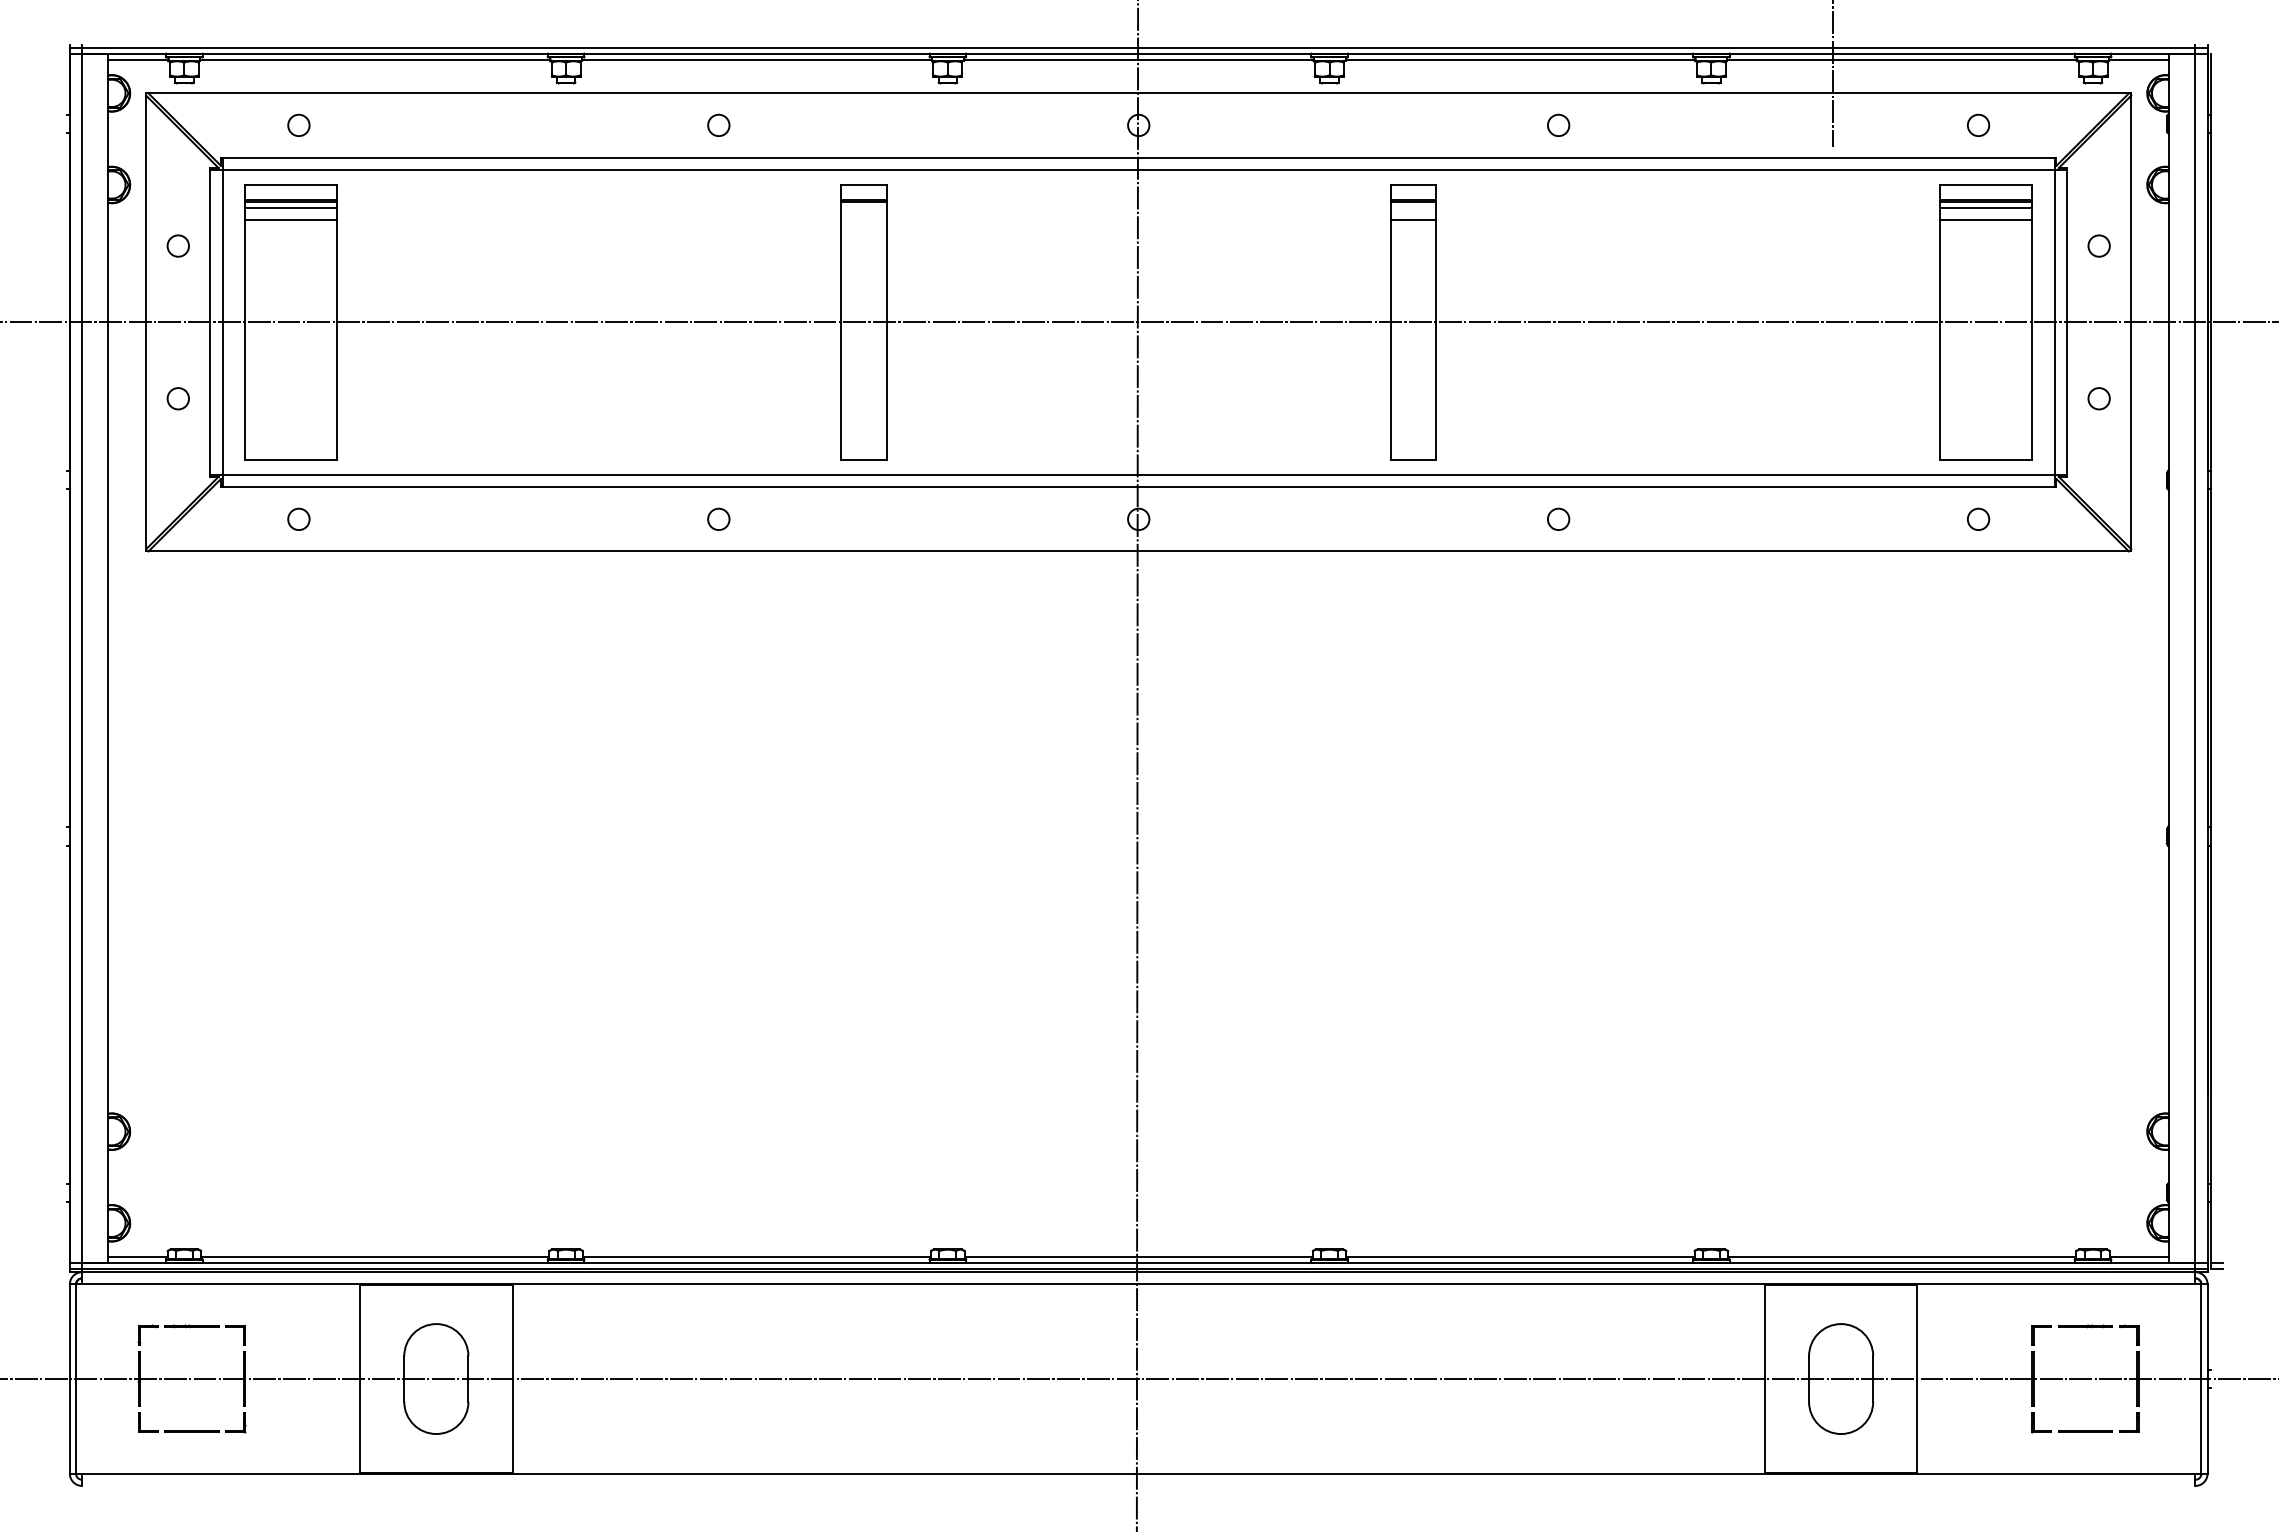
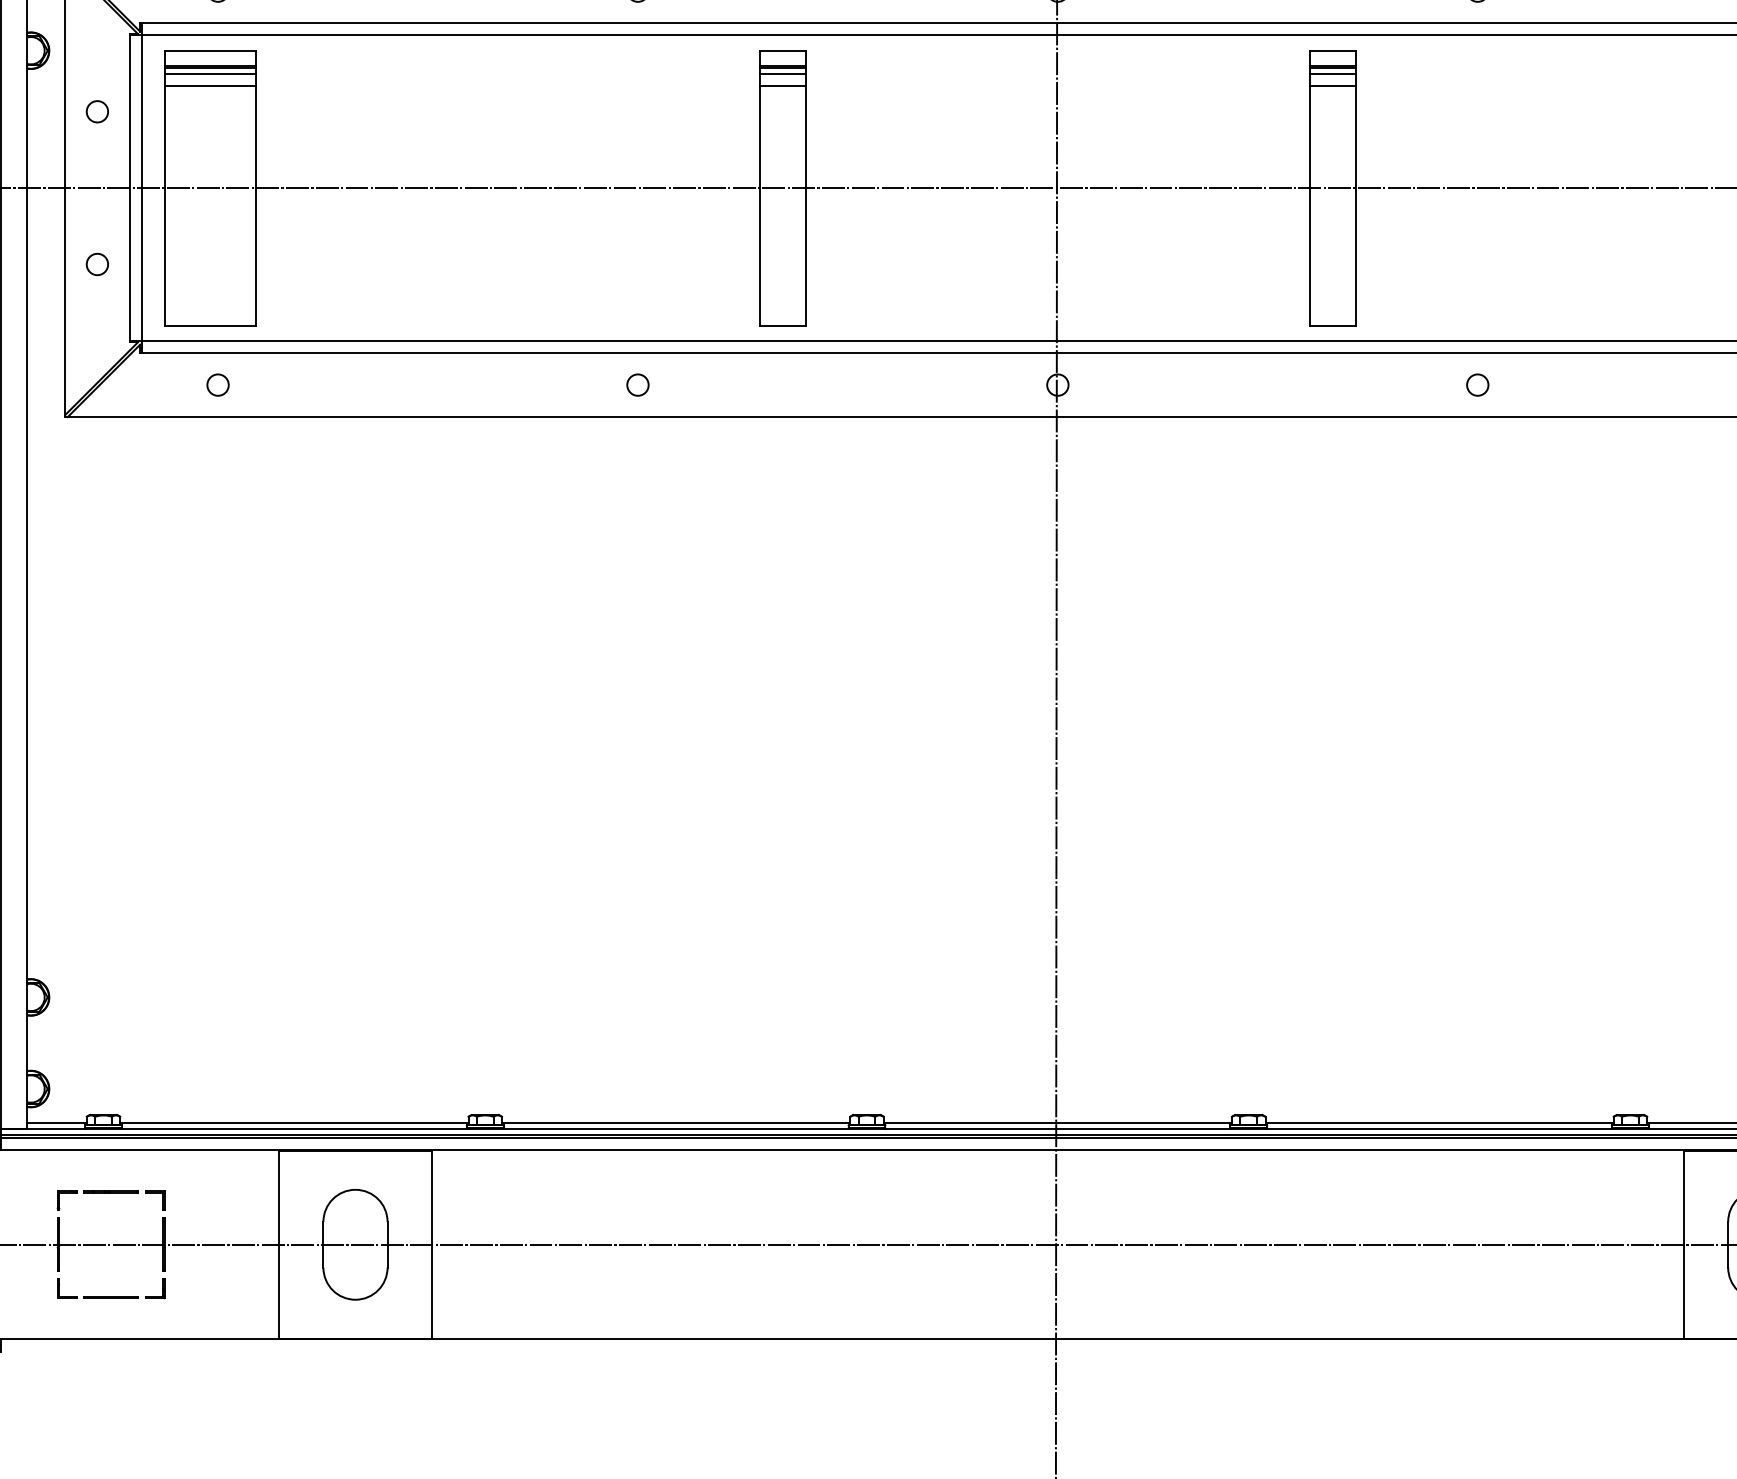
line: (863, 207) -> (782, 73), added
line: (1413, 207) -> (1332, 73), added
line: (863, 220) -> (782, 86), added

